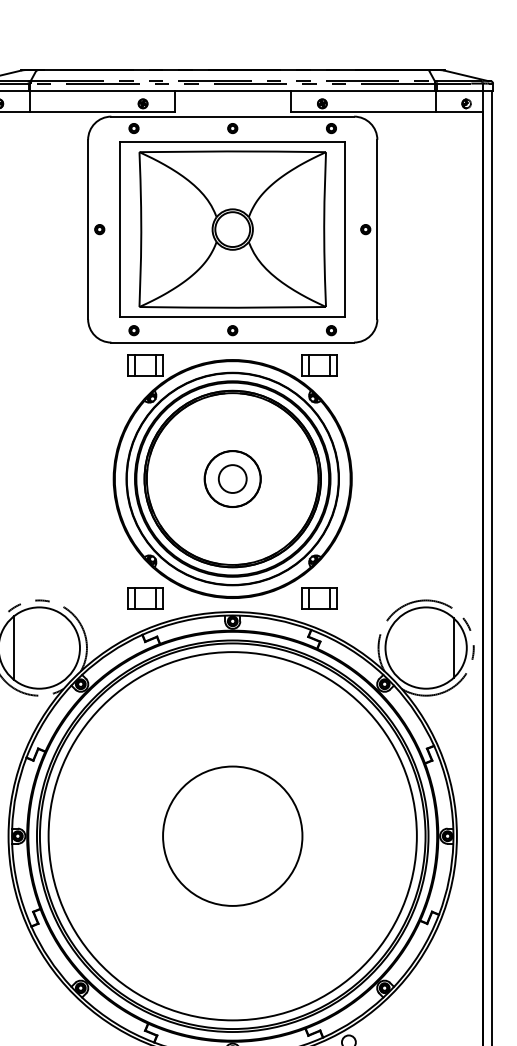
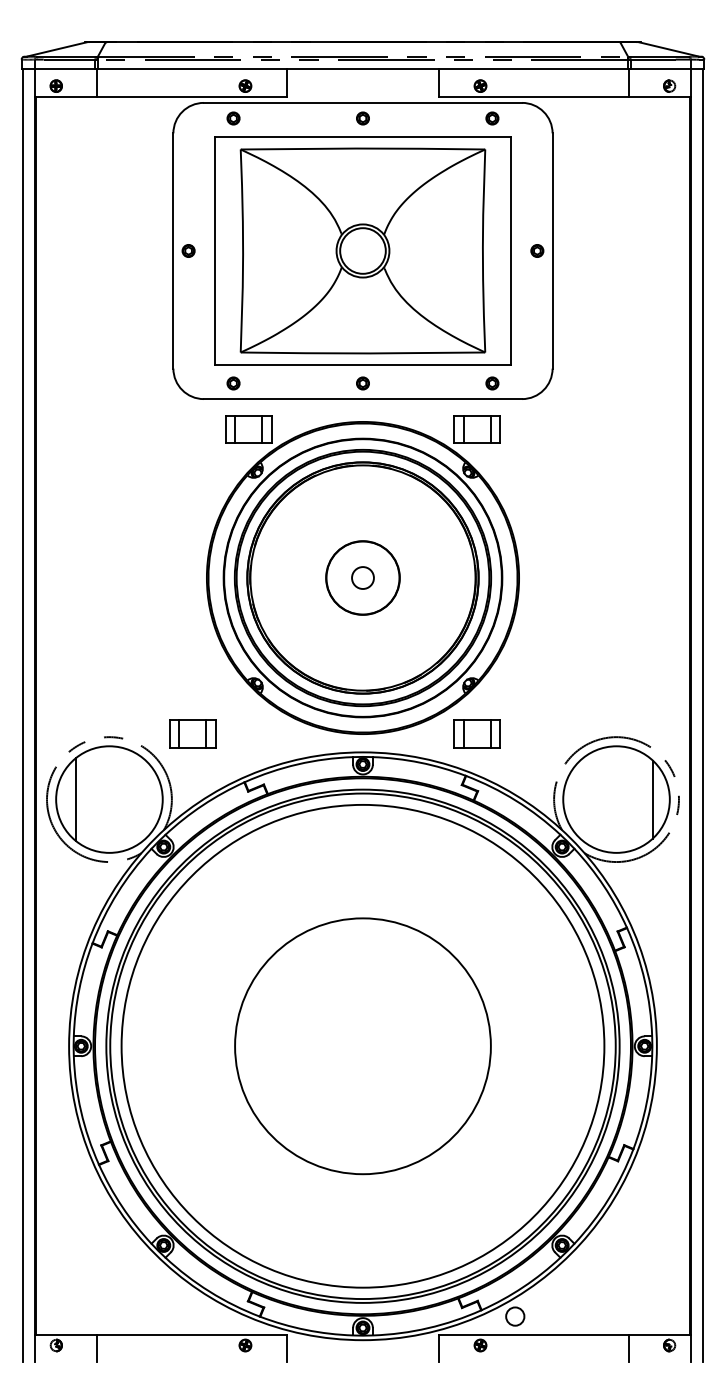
circle: (232, 478) -> (362, 577), size x0.6
part: (145, 597) -> (192, 733), moved
circle: (232, 835) -> (362, 1045), size x1.4

